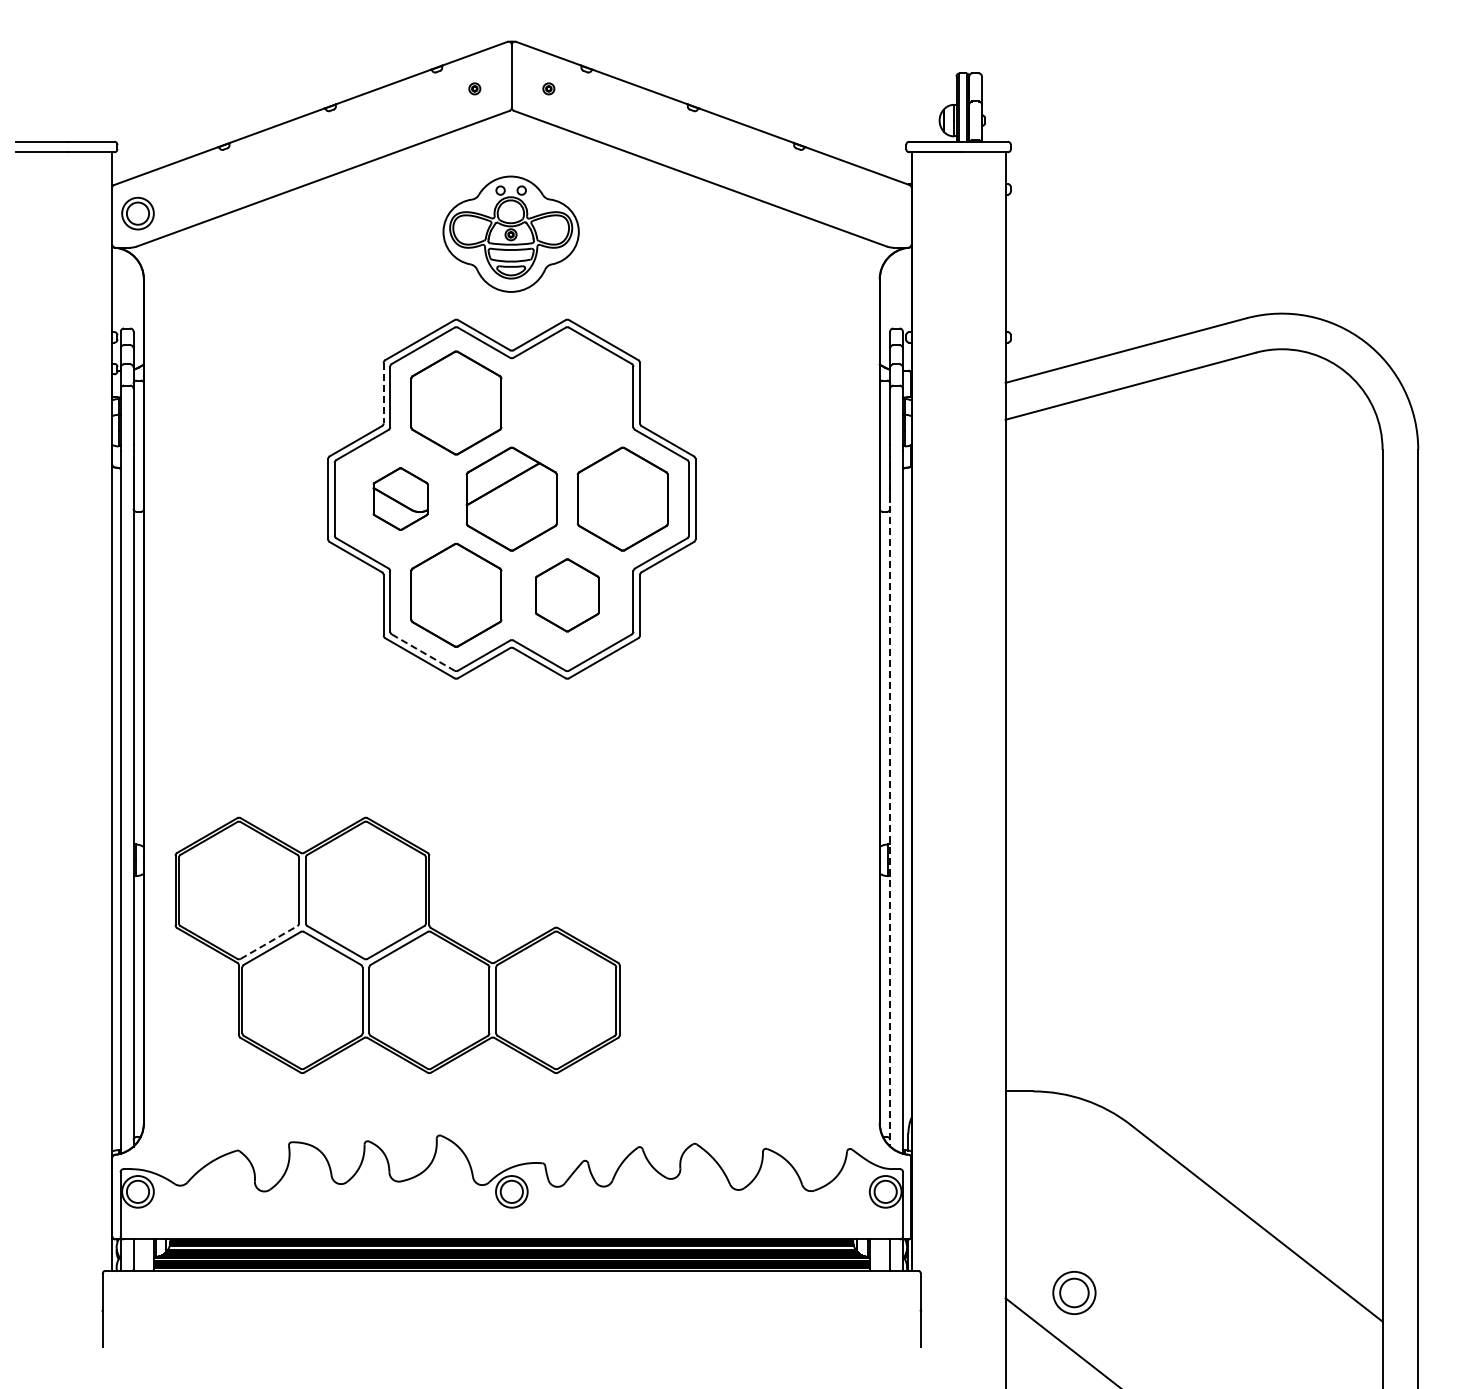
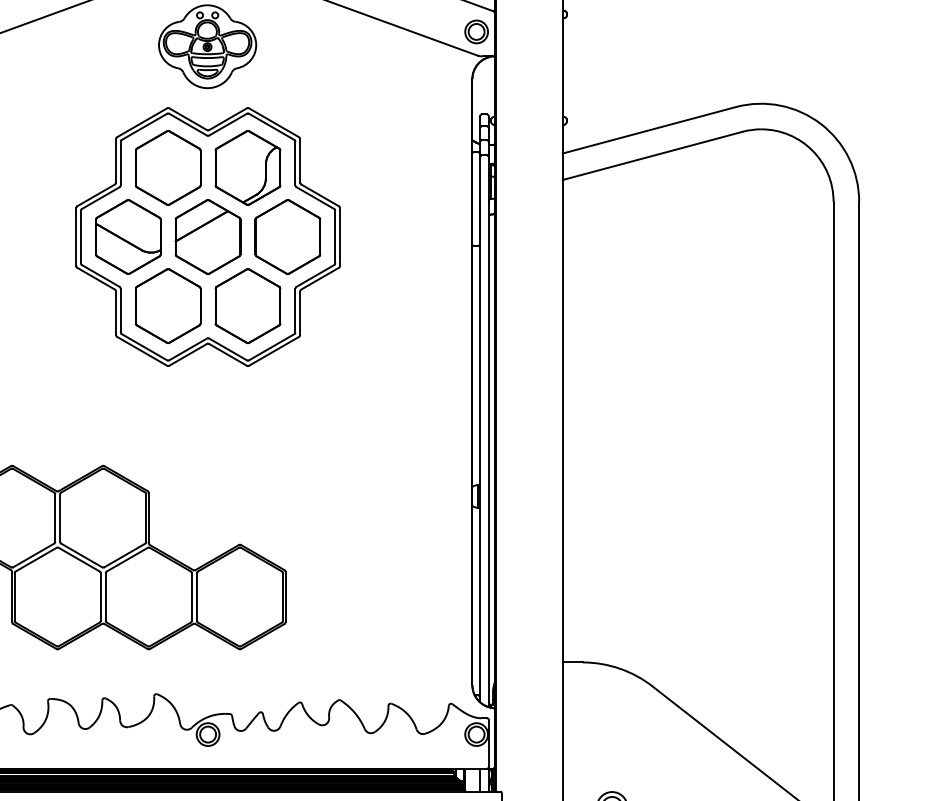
part: (885, 213) -> (476, 31), added
line: (383, 393) -> (115, 161), dashed -> solid
part: (567, 402) -> (248, 167), added
part: (400, 498) -> (128, 236), size x1.67
part: (567, 595) -> (248, 306), size x1.43
line: (423, 652) -> (144, 347), dashed -> solid
line: (890, 798) -> (480, 452), dashed -> solid
line: (269, 942) -> (34, 555), dashed -> solid

